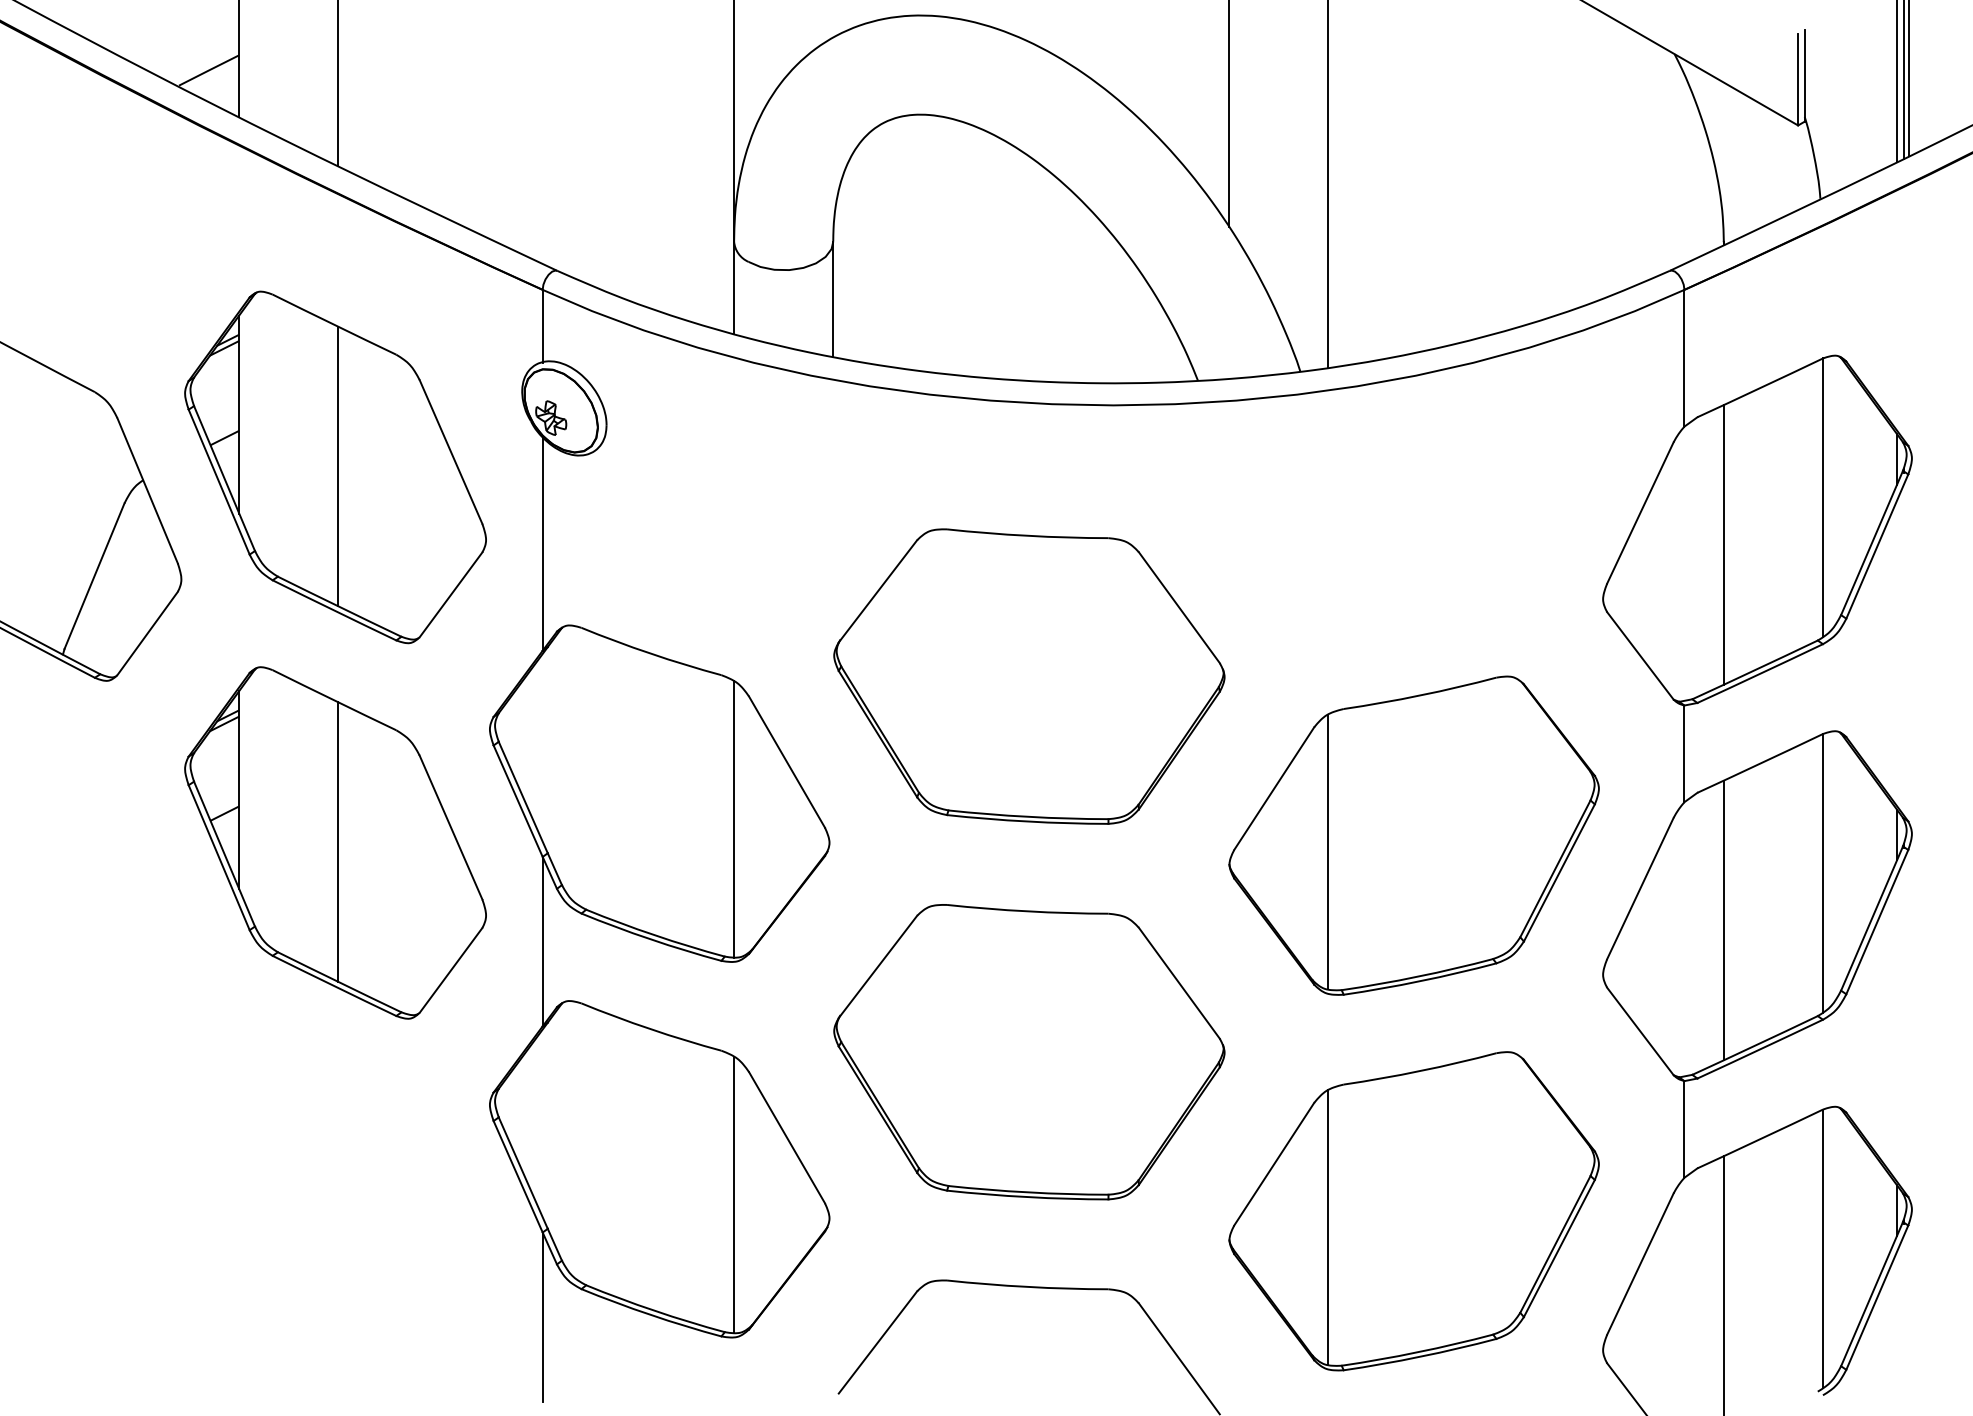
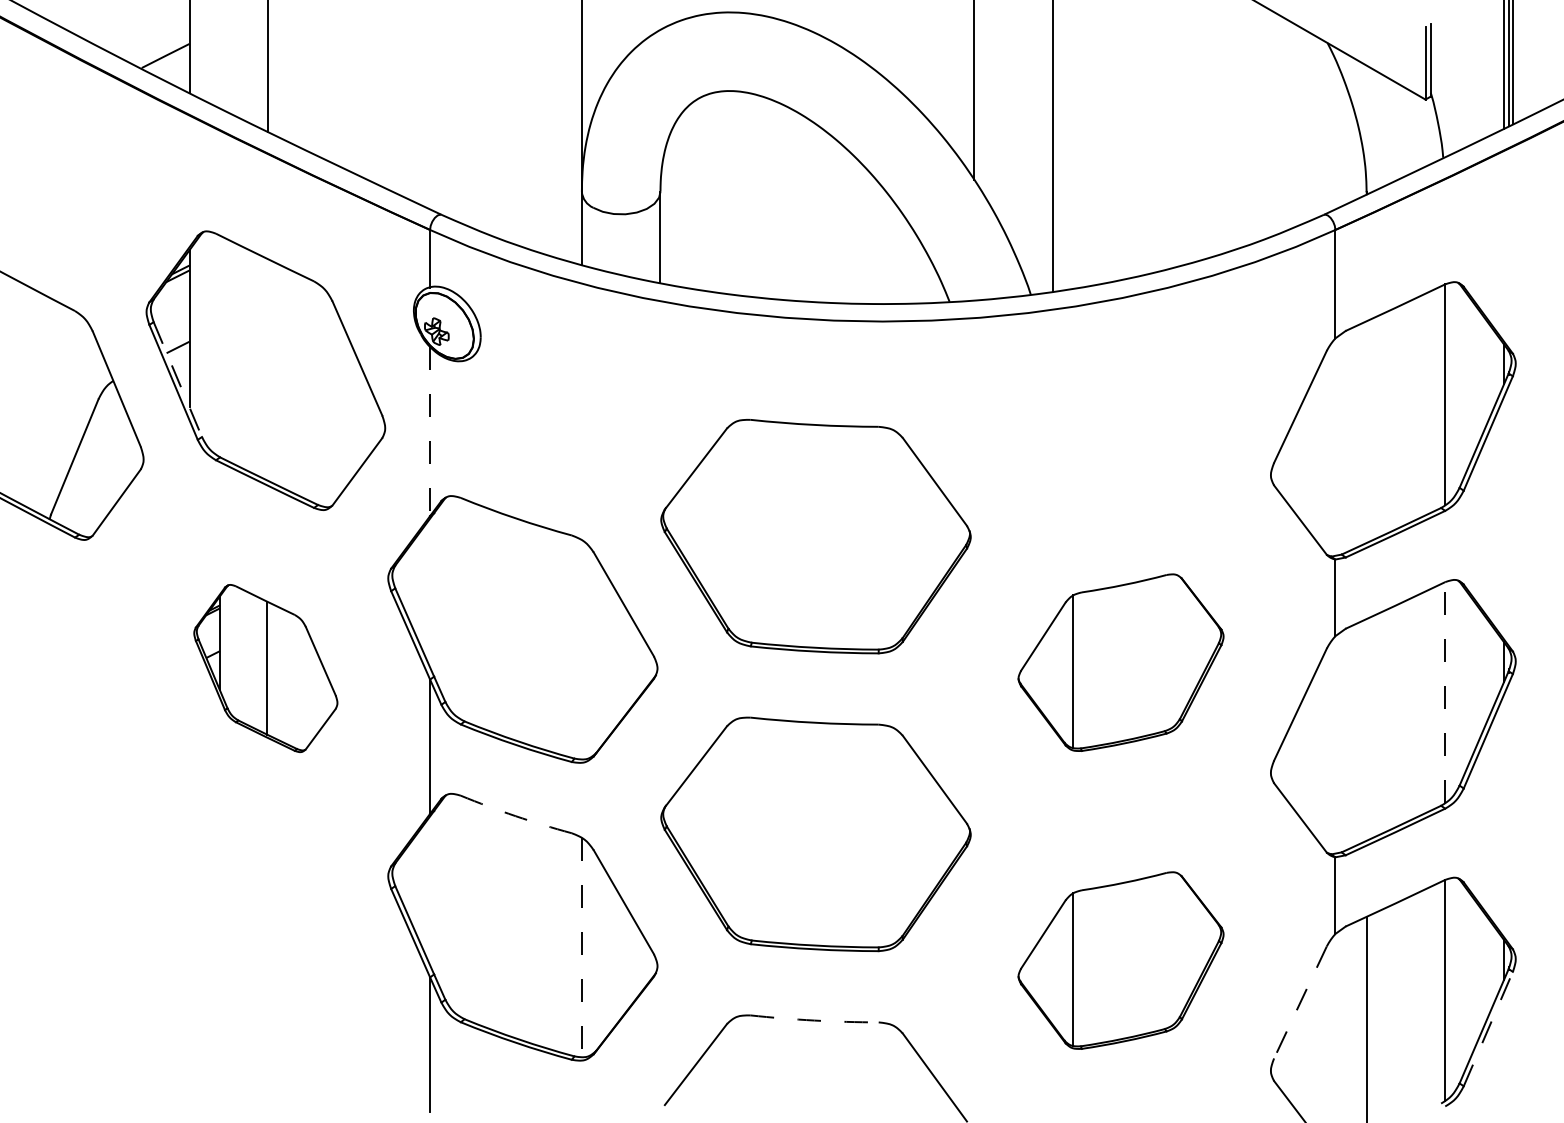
line: (338, 466) -> (268, 370), removed
line: (224, 478) -> (177, 379), solid -> dashed
line: (542, 544) -> (429, 431), solid -> dashed
line: (1723, 544) -> (1366, 431), removed
line: (734, 819) -> (582, 649), removed
part: (1413, 835) -> (1120, 662), size x0.7
part: (335, 842) -> (265, 668), size x0.6
line: (1822, 872) -> (1444, 691), solid -> dashed
line: (1723, 920) -> (1366, 729), removed
arc: (650, 1029) -> (515, 816), solid -> dashed
line: (734, 1195) -> (582, 948), solid -> dashed
part: (1413, 1211) -> (1120, 960), size x0.7
line: (1640, 1264) -> (1300, 1002), solid -> dashed
arc: (1027, 1286) -> (814, 1020), solid -> dashed
line: (1877, 1297) -> (1488, 1028), solid -> dashed

